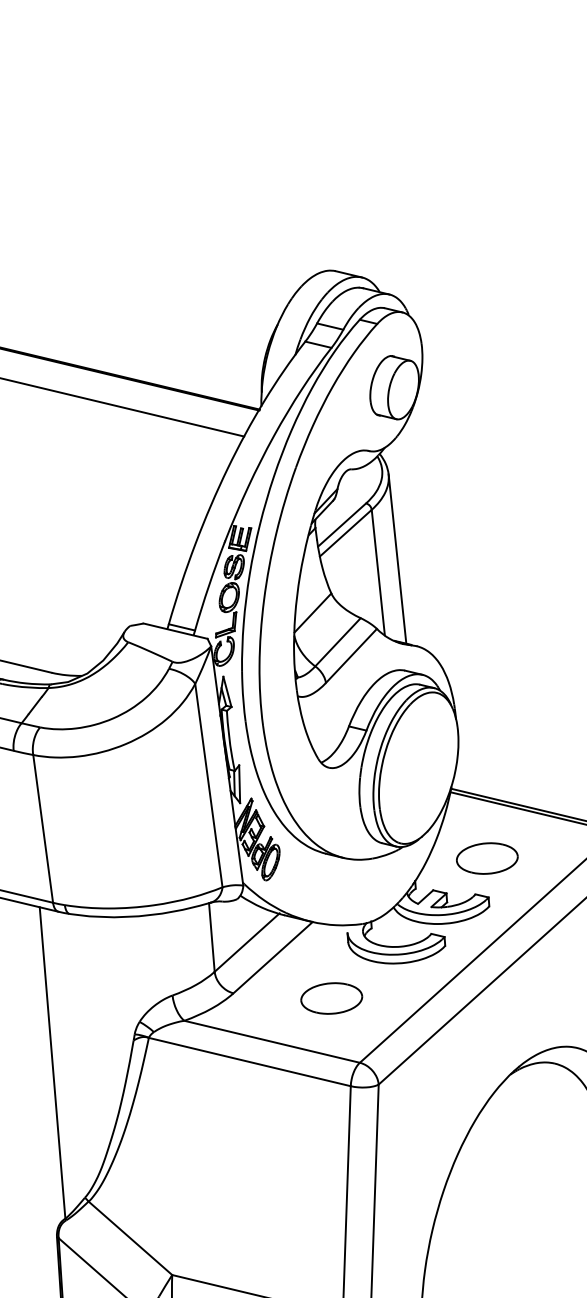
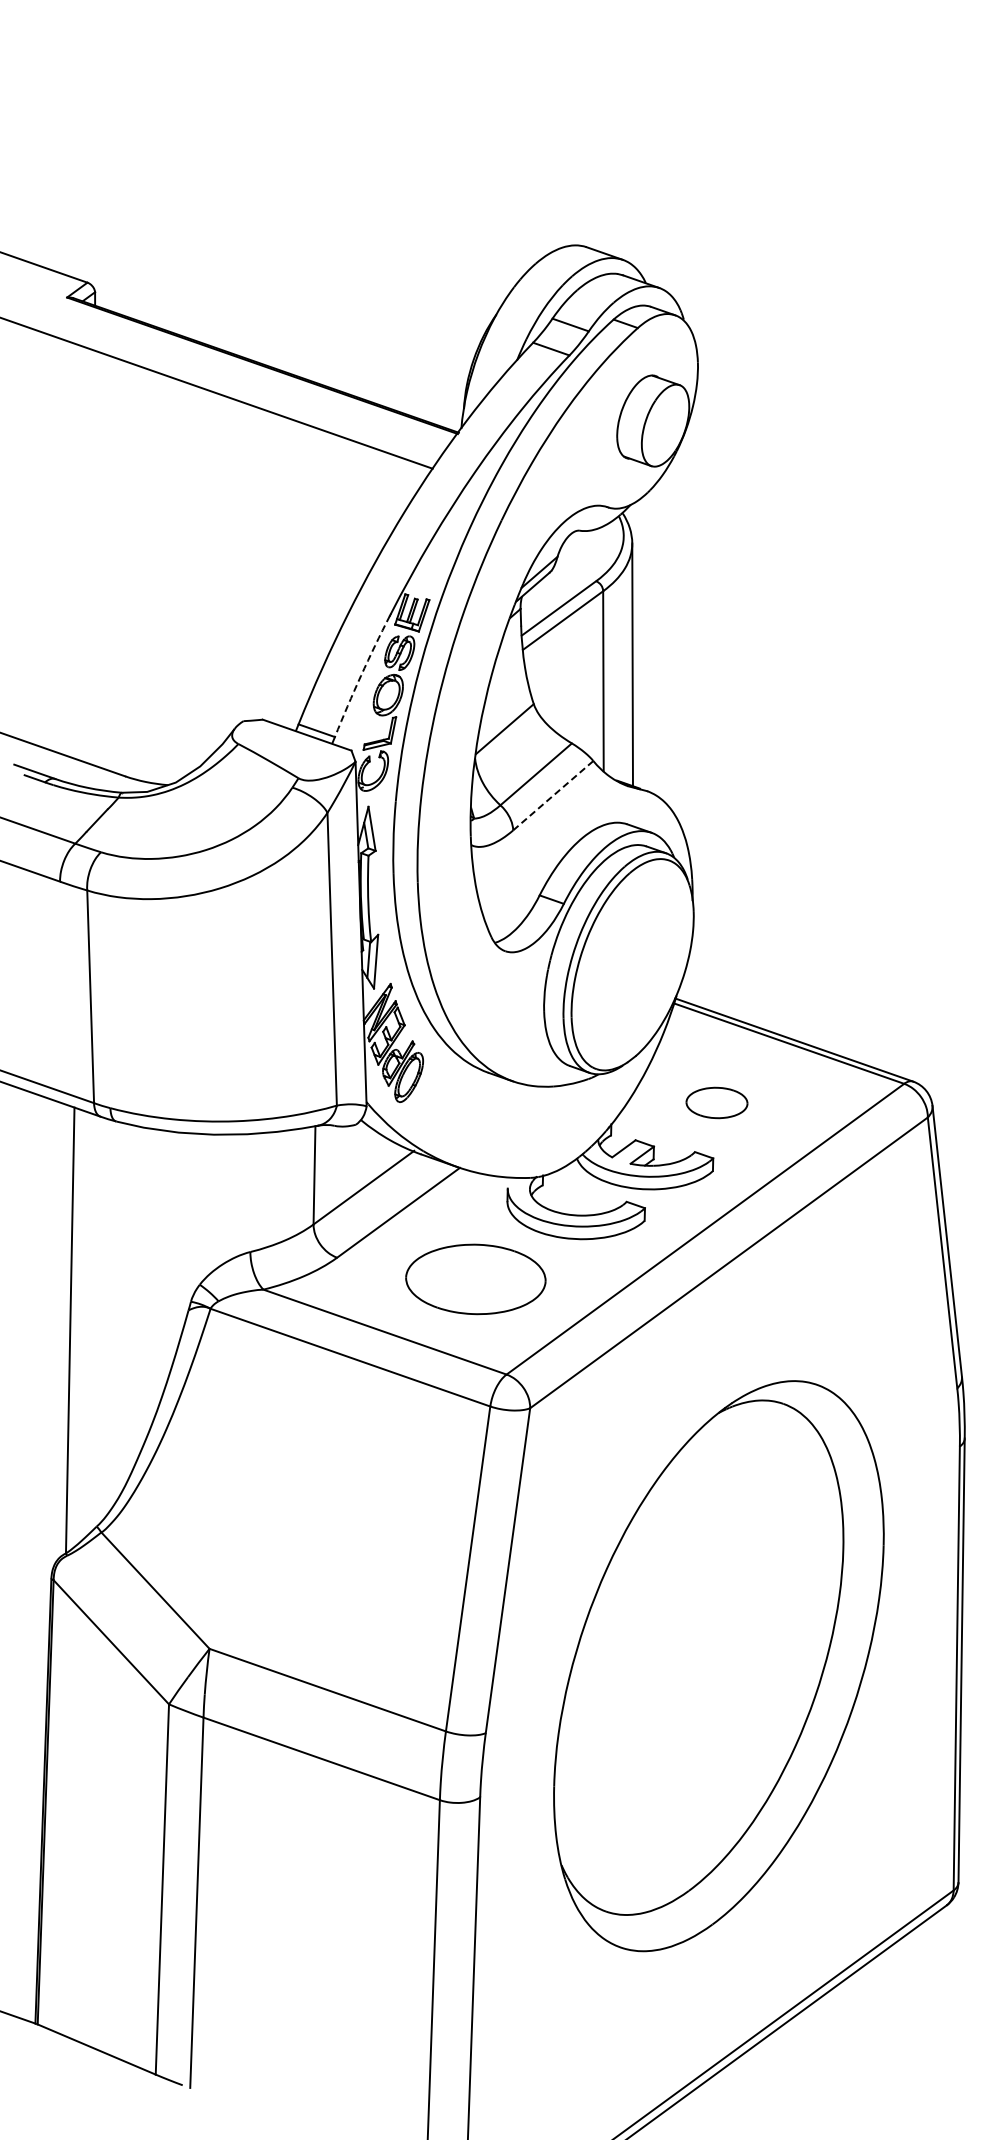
arc: (209, 585) -> (361, 675), solid -> dashed
line: (351, 655) -> (553, 795), solid -> dashed
part: (486, 858) -> (716, 1102), size x0.7
part: (331, 998) -> (475, 1278), size x1.6

